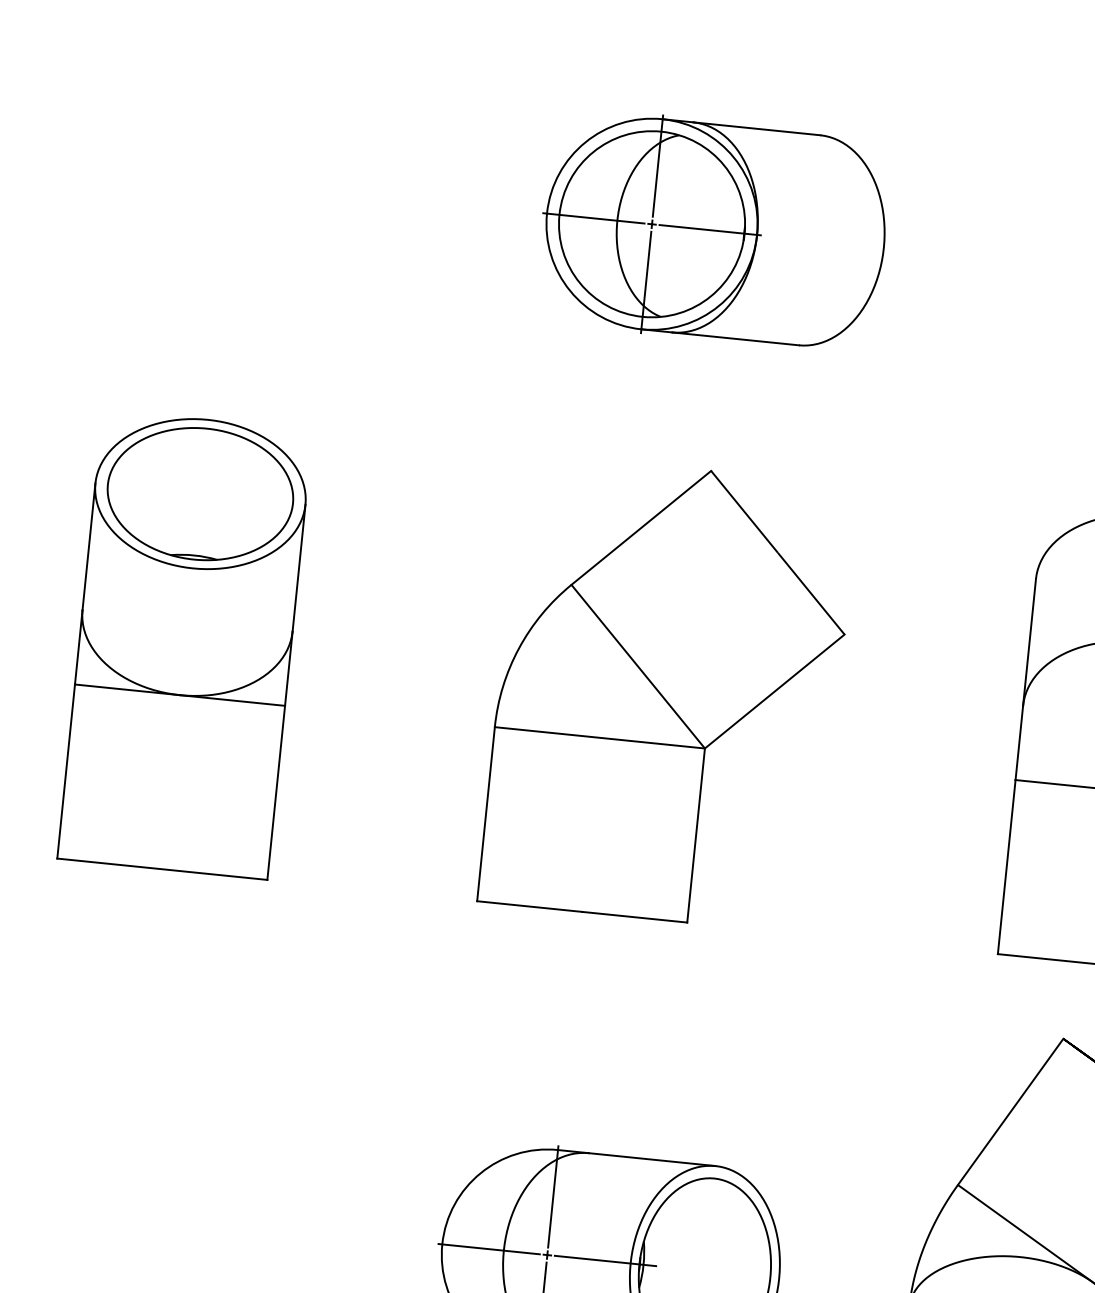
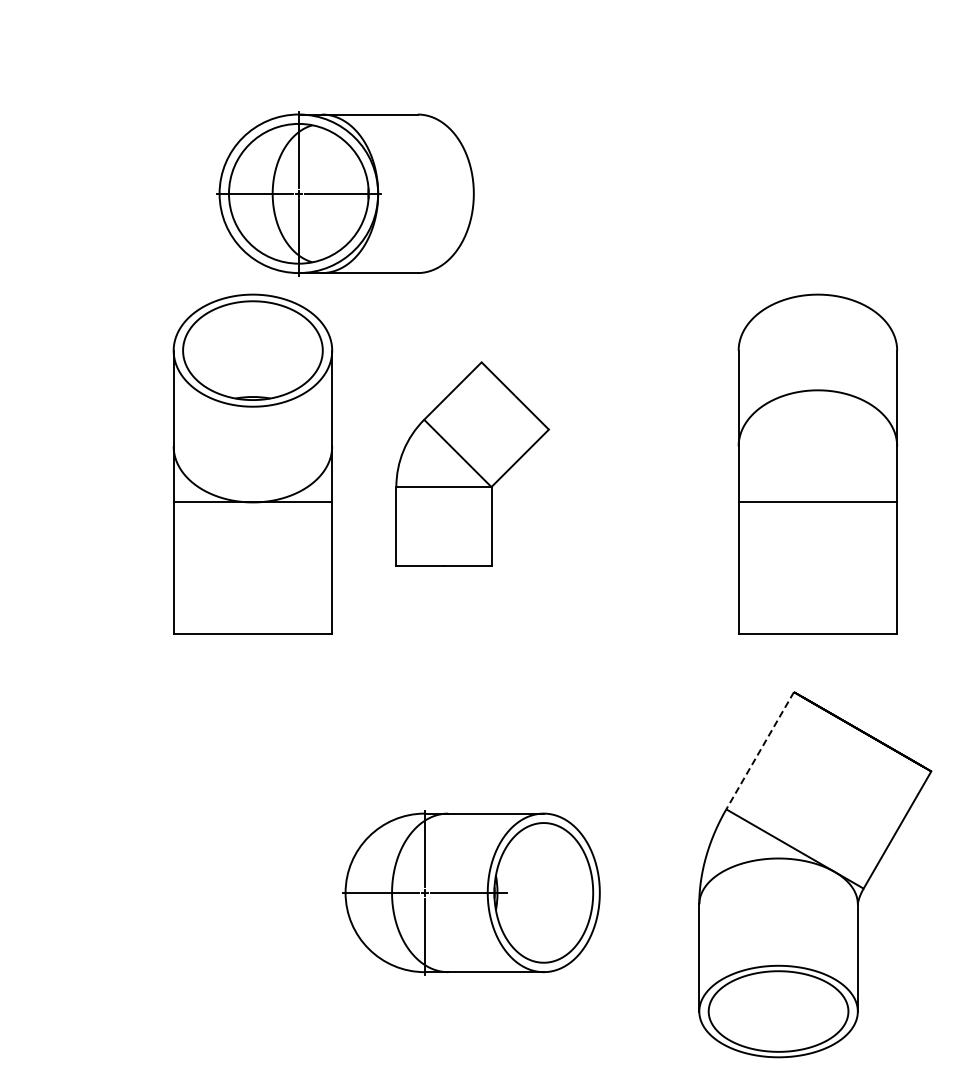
part: (713, 230) -> (345, 193), moved
part: (184, 643) -> (252, 463), moved
part: (668, 692) -> (472, 463), size x0.6
line: (1011, 1111) -> (760, 750), solid -> dashed

